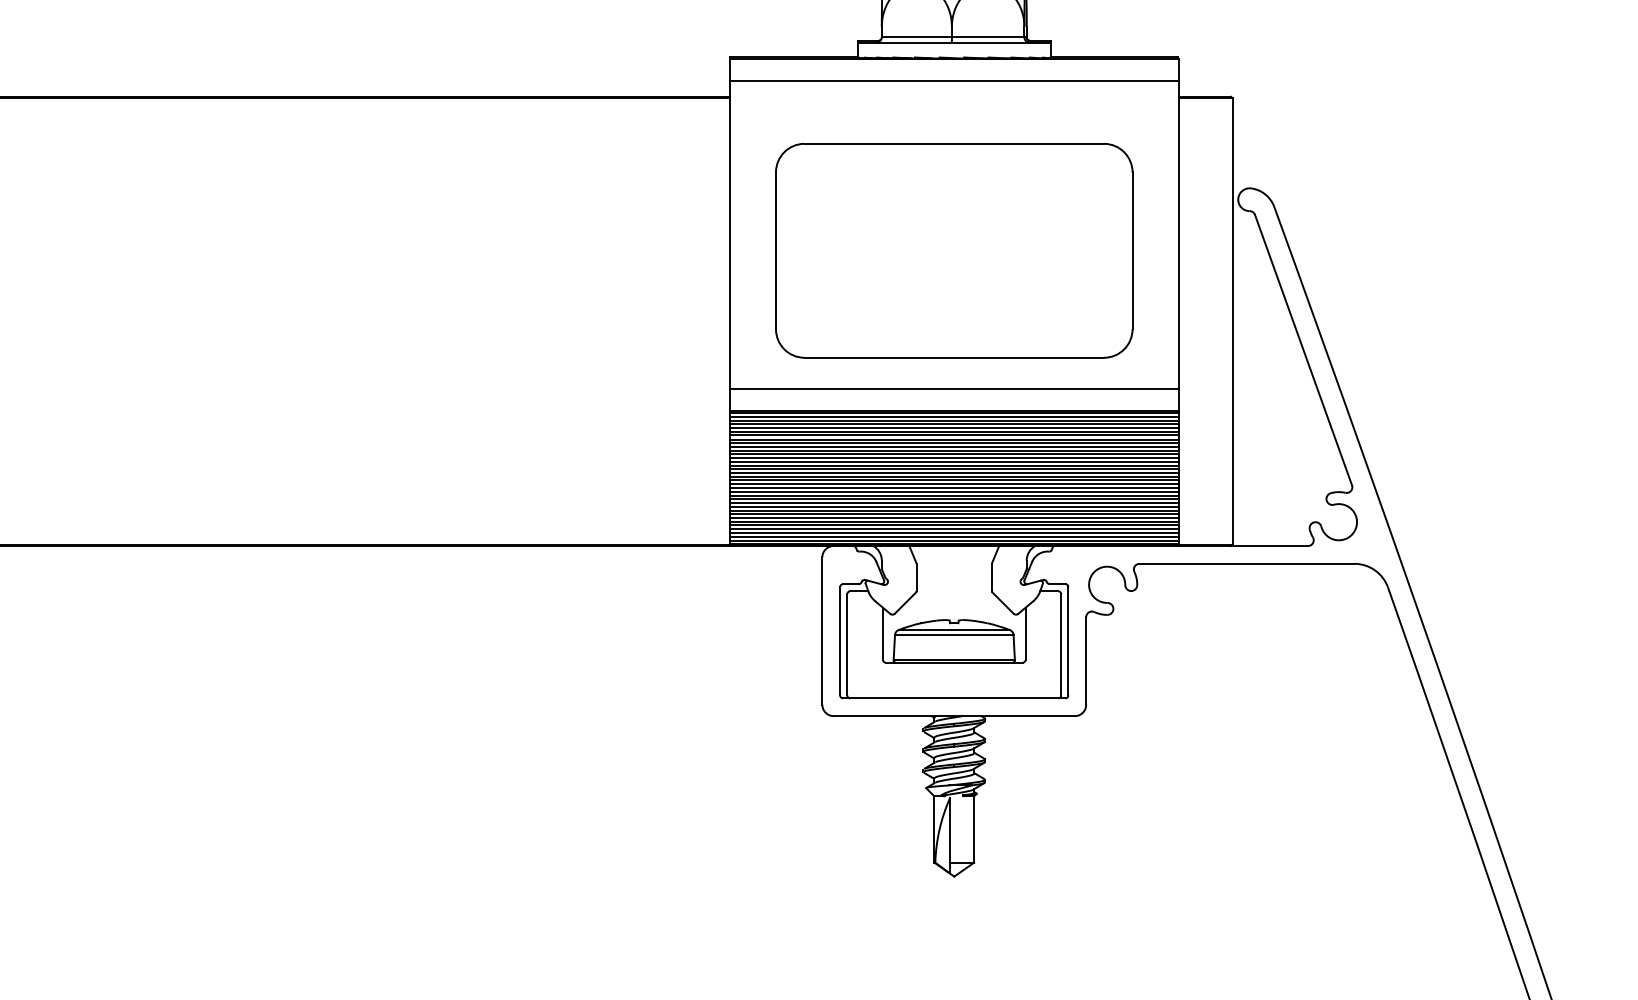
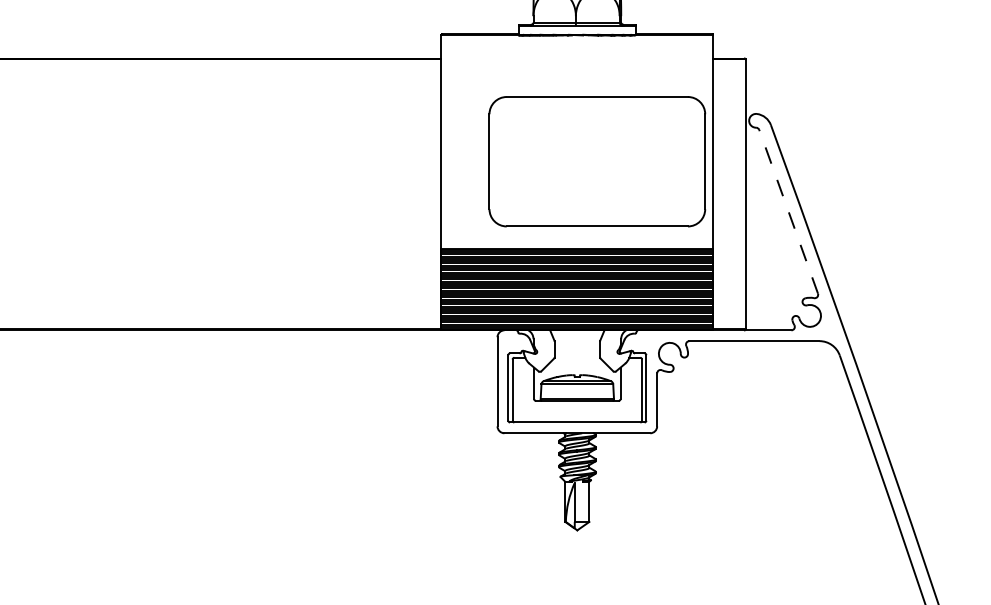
line: (954, 81) -> (577, 49), removed
part: (954, 250) -> (597, 161), moved
line: (1303, 349) -> (788, 211), solid -> dashed
line: (954, 389) -> (577, 235), removed

